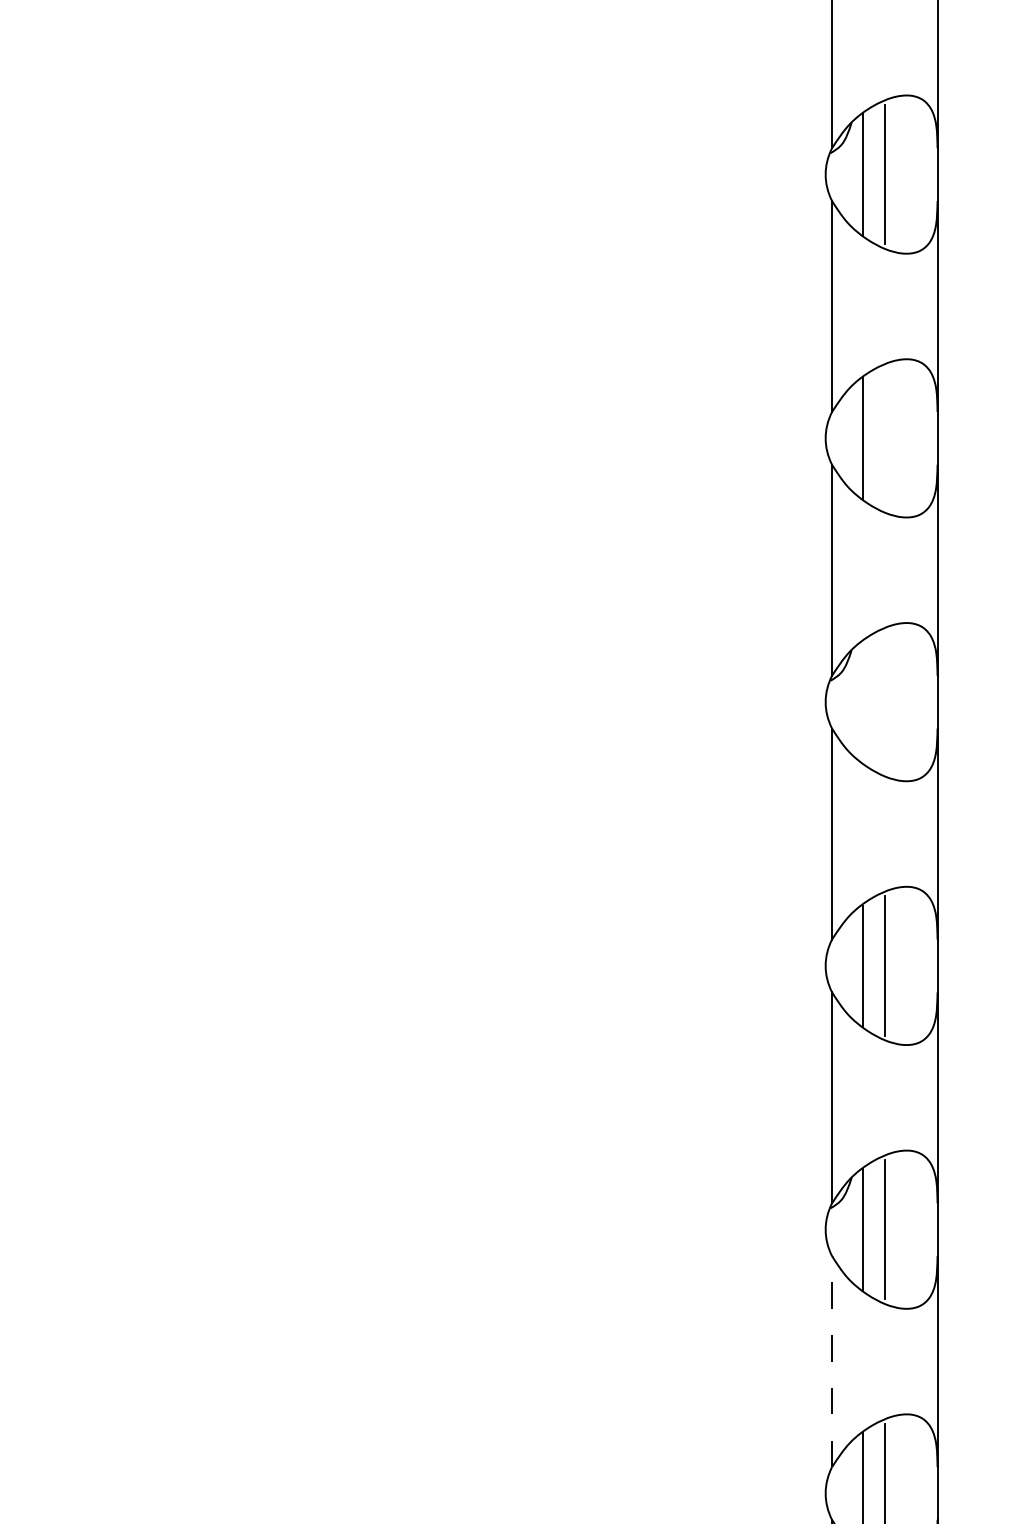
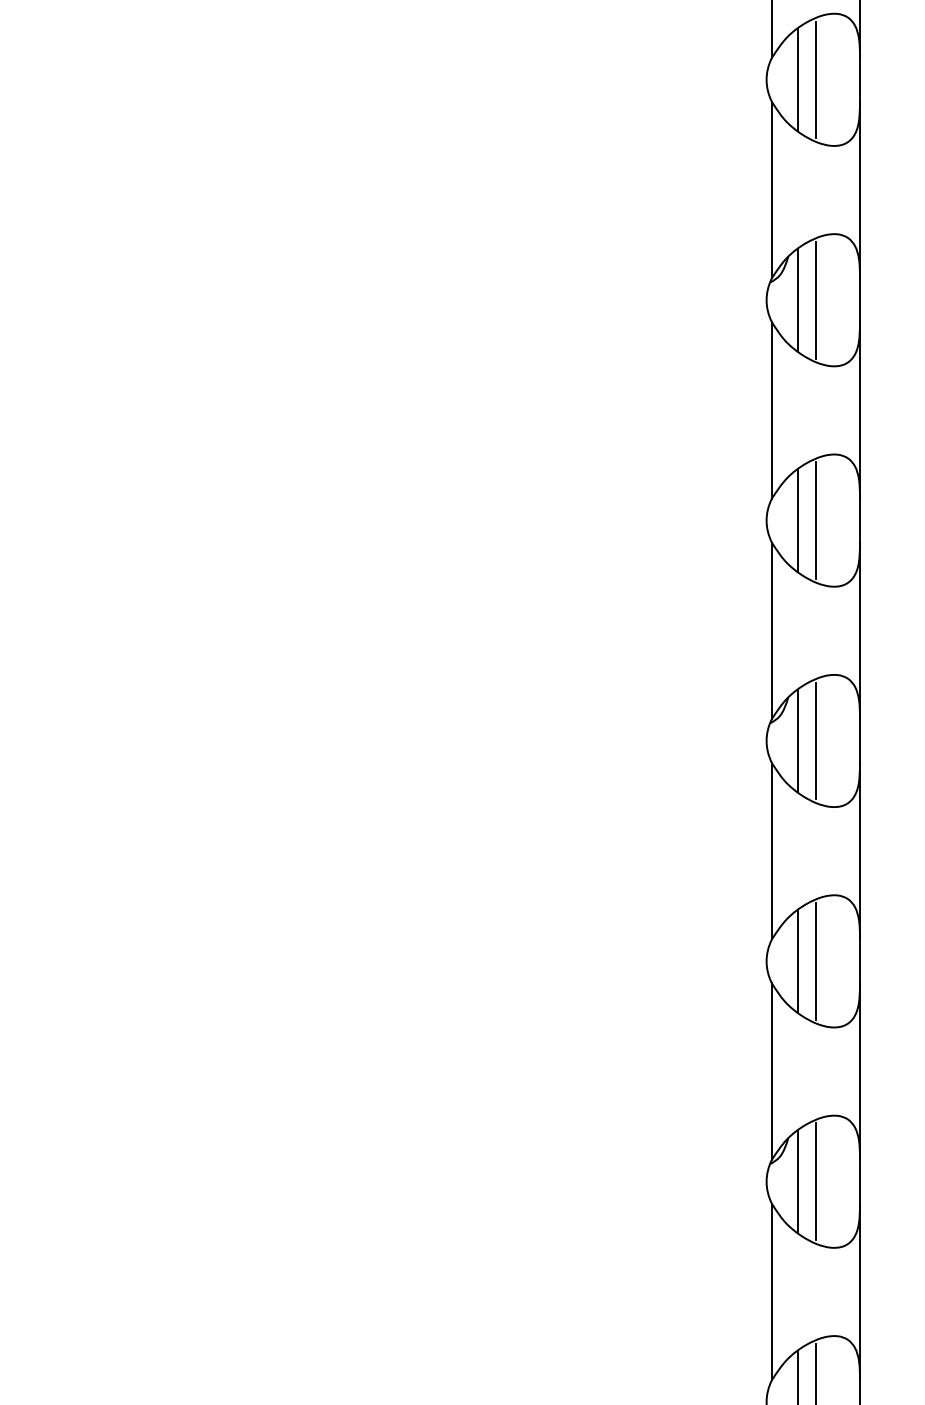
line: (885, 438) -> (816, 520), added
line: (862, 701) -> (797, 740), added
line: (885, 701) -> (816, 740), added
line: (831, 1361) -> (771, 1291), dashed -> solid

